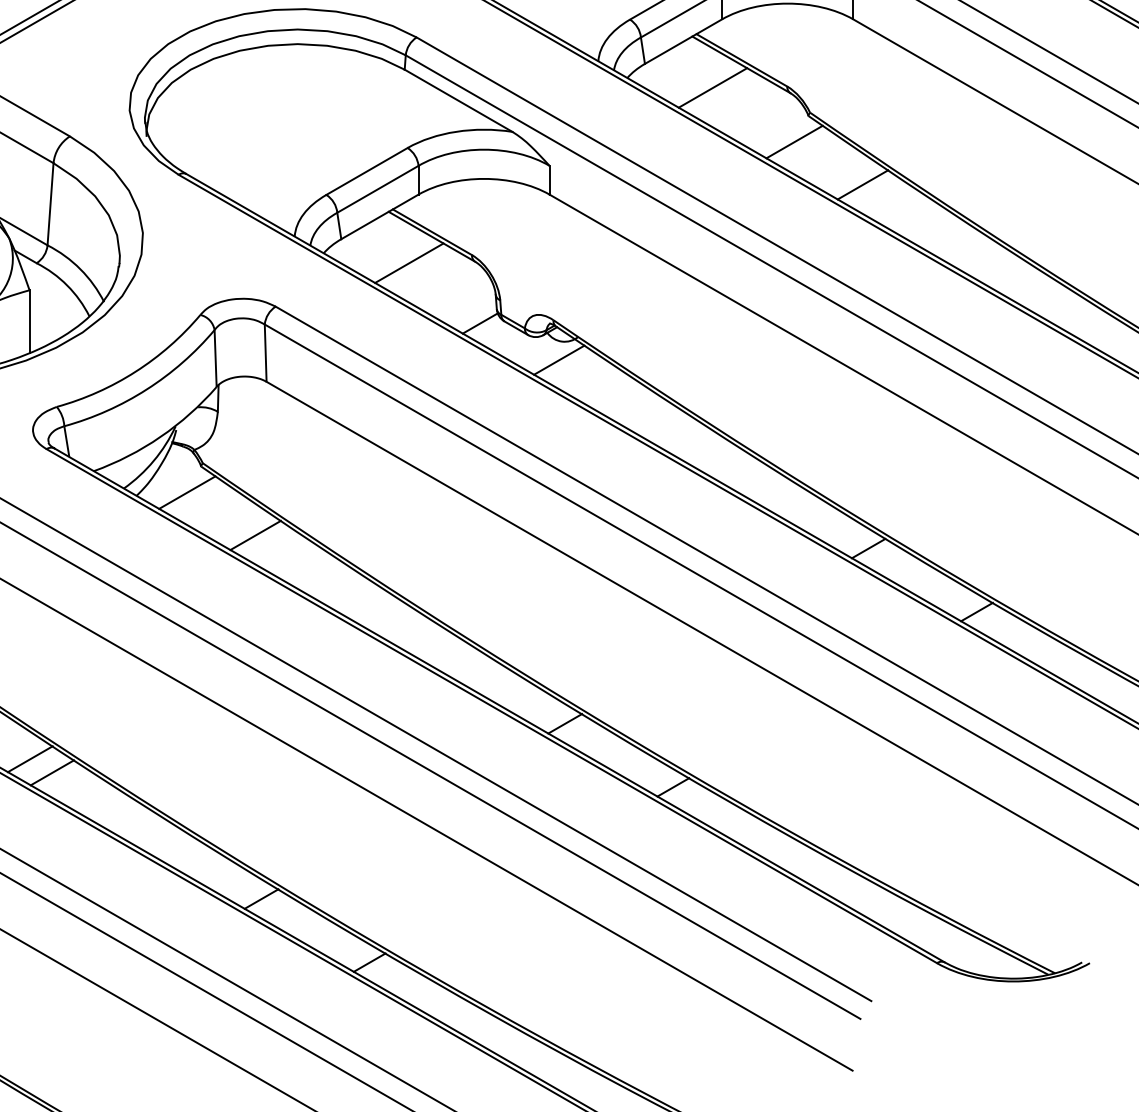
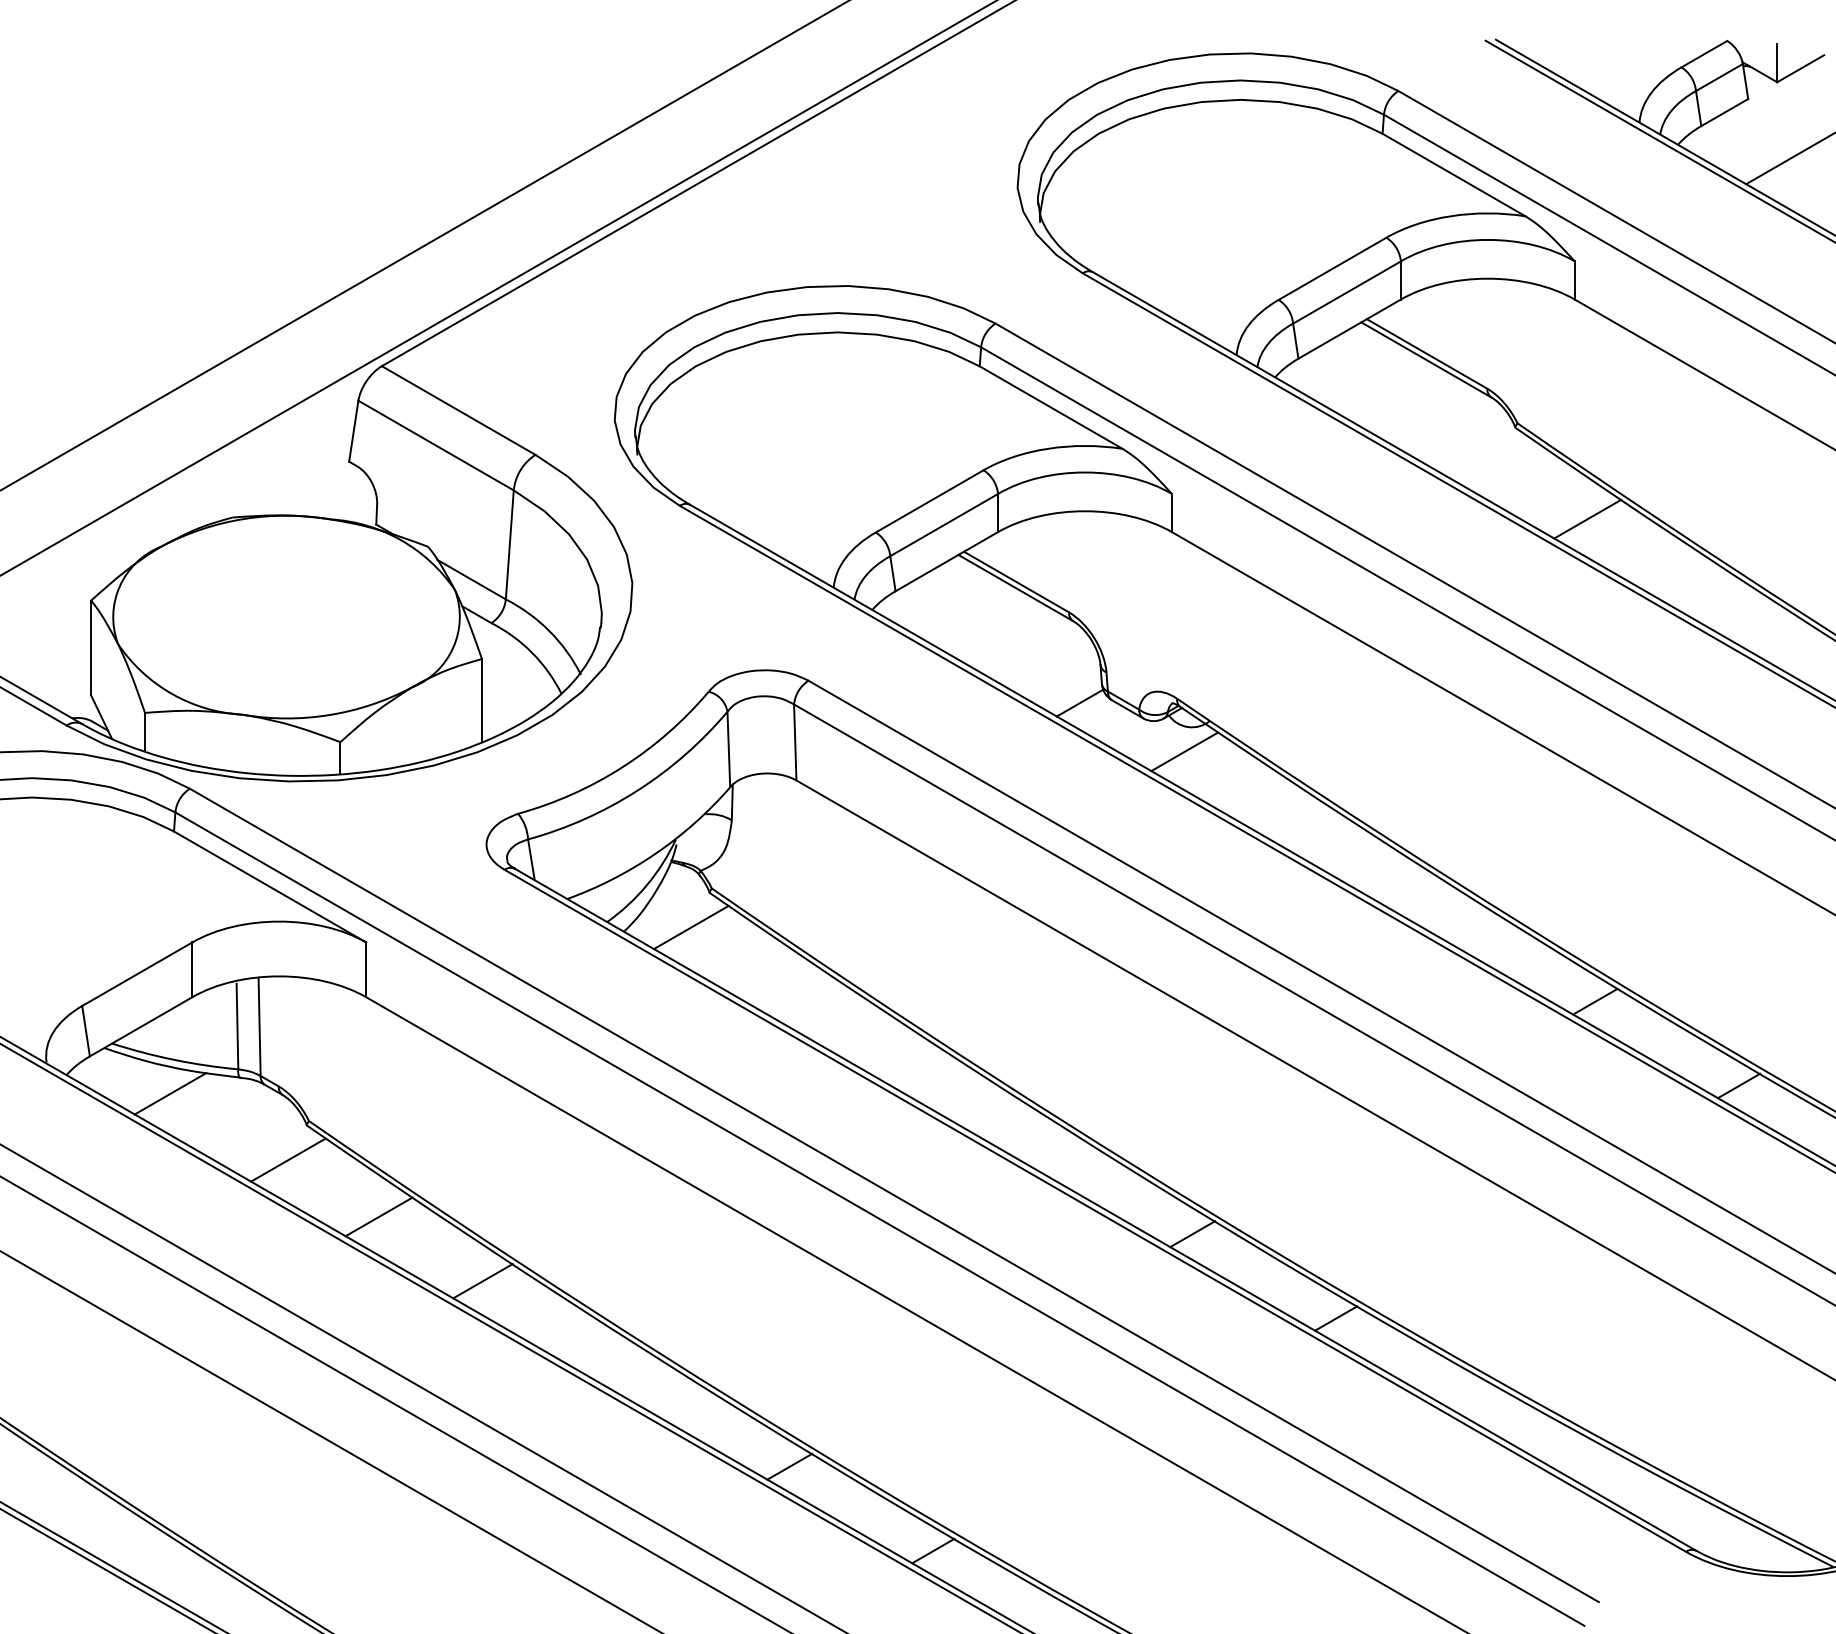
line: (712, 87) -> (1388, 390), removed
line: (794, 141) -> (1496, 461), removed
line: (409, 262) -> (985, 622), removed
line: (255, 534) -> (781, 983), removed
line: (51, 772) -> (511, 1298), removed

